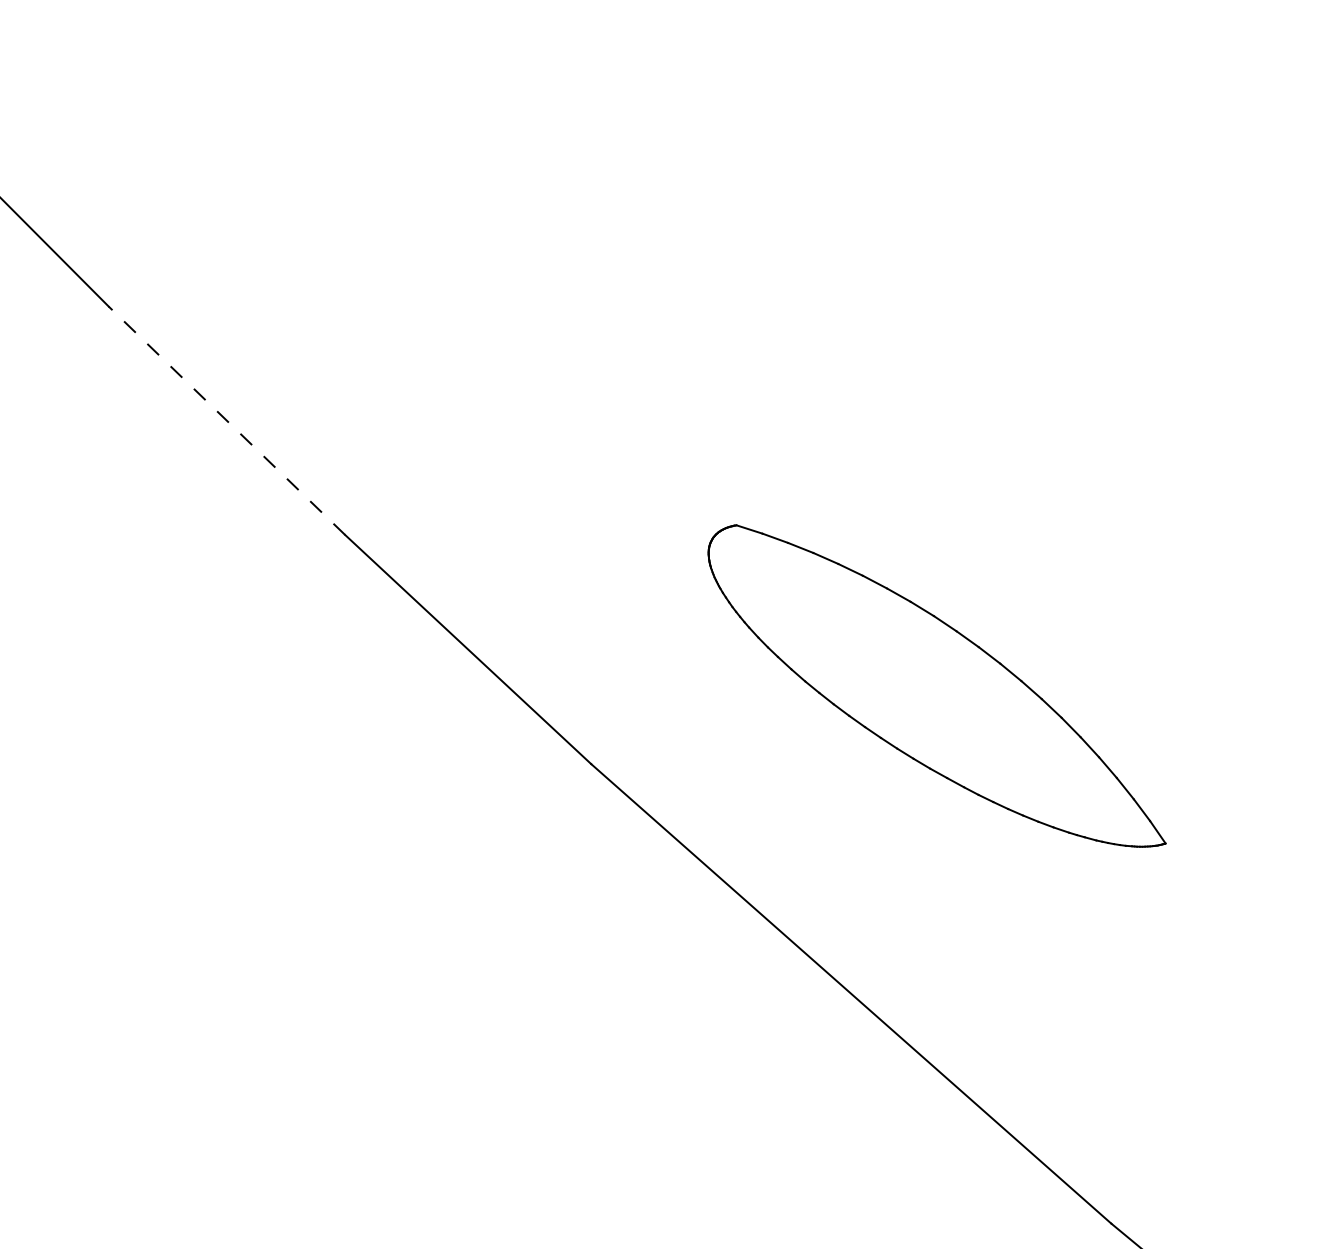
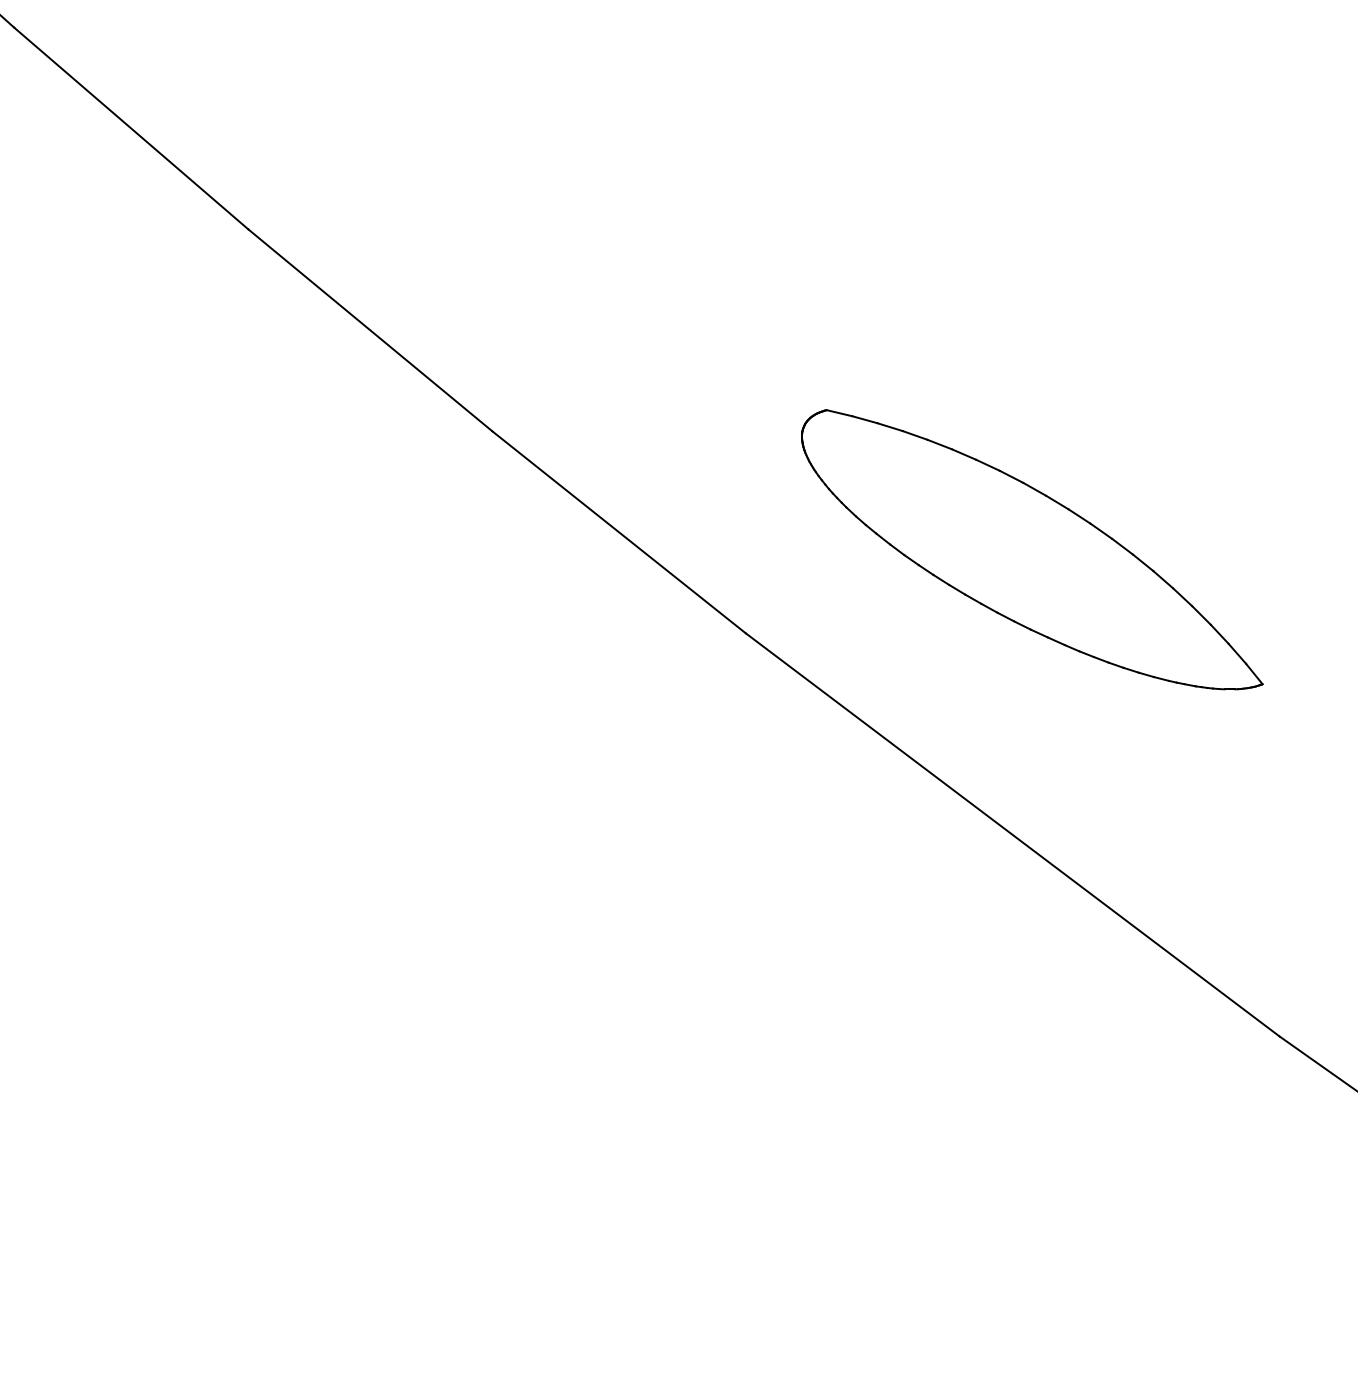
line: (227, 420) -> (370, 330), dashed -> solid
part: (938, 685) -> (1032, 549), moved

